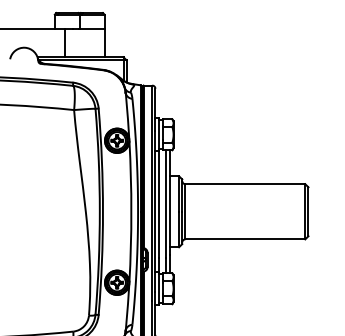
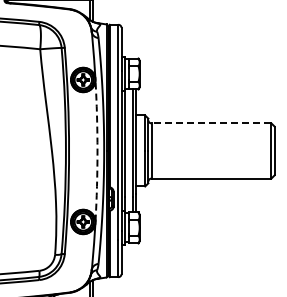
line: (245, 184) -> (211, 123), solid -> dashed
arc: (131, 211) -> (97, 150), solid -> dashed

